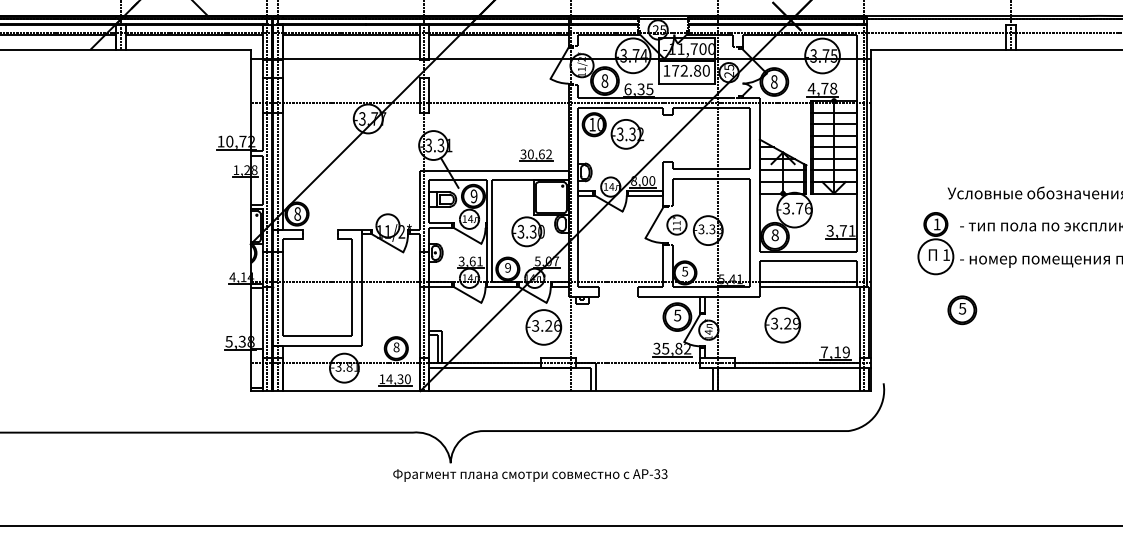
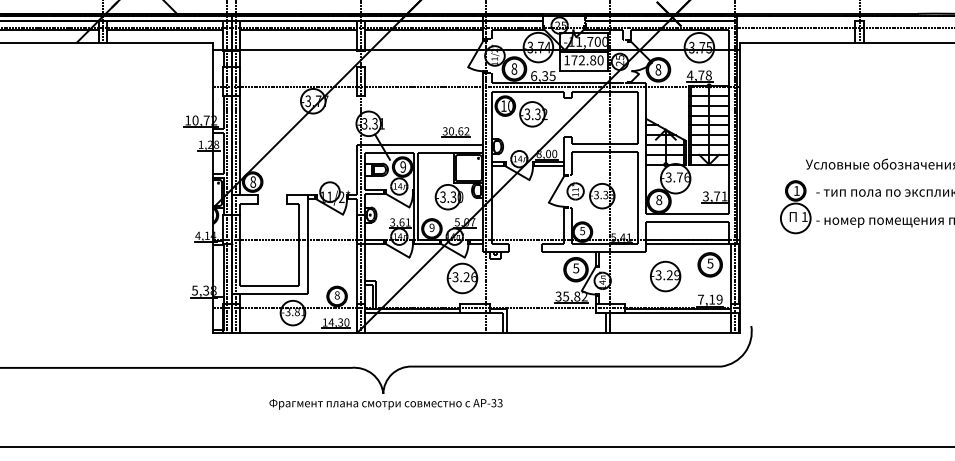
part: (961, 309) -> (709, 264), moved
text: (529, 475) -> (385, 404), moved

